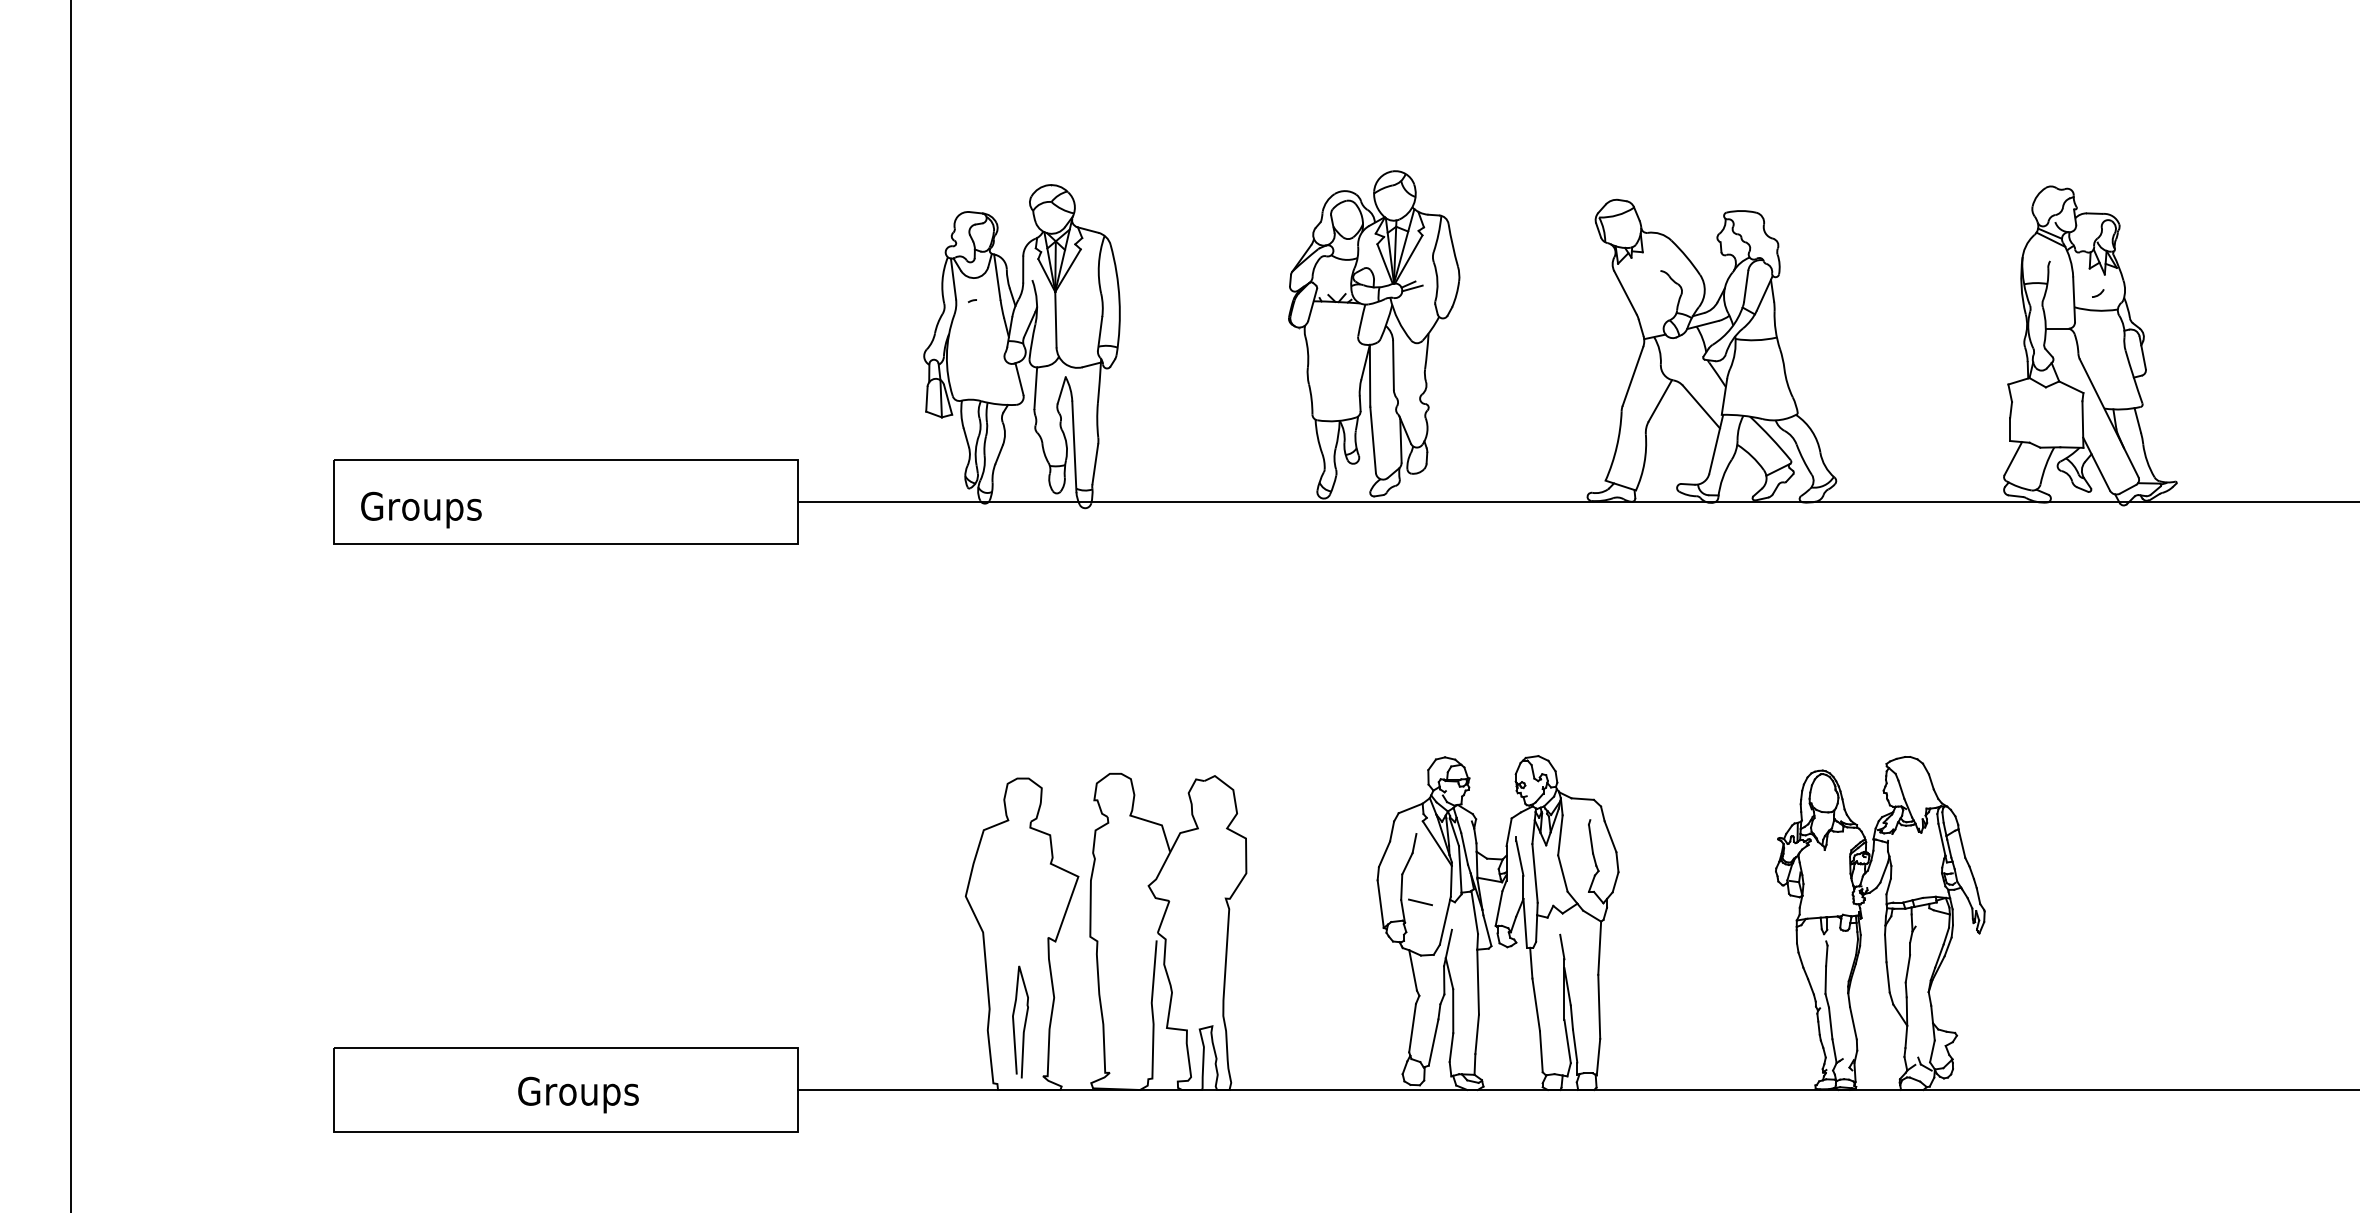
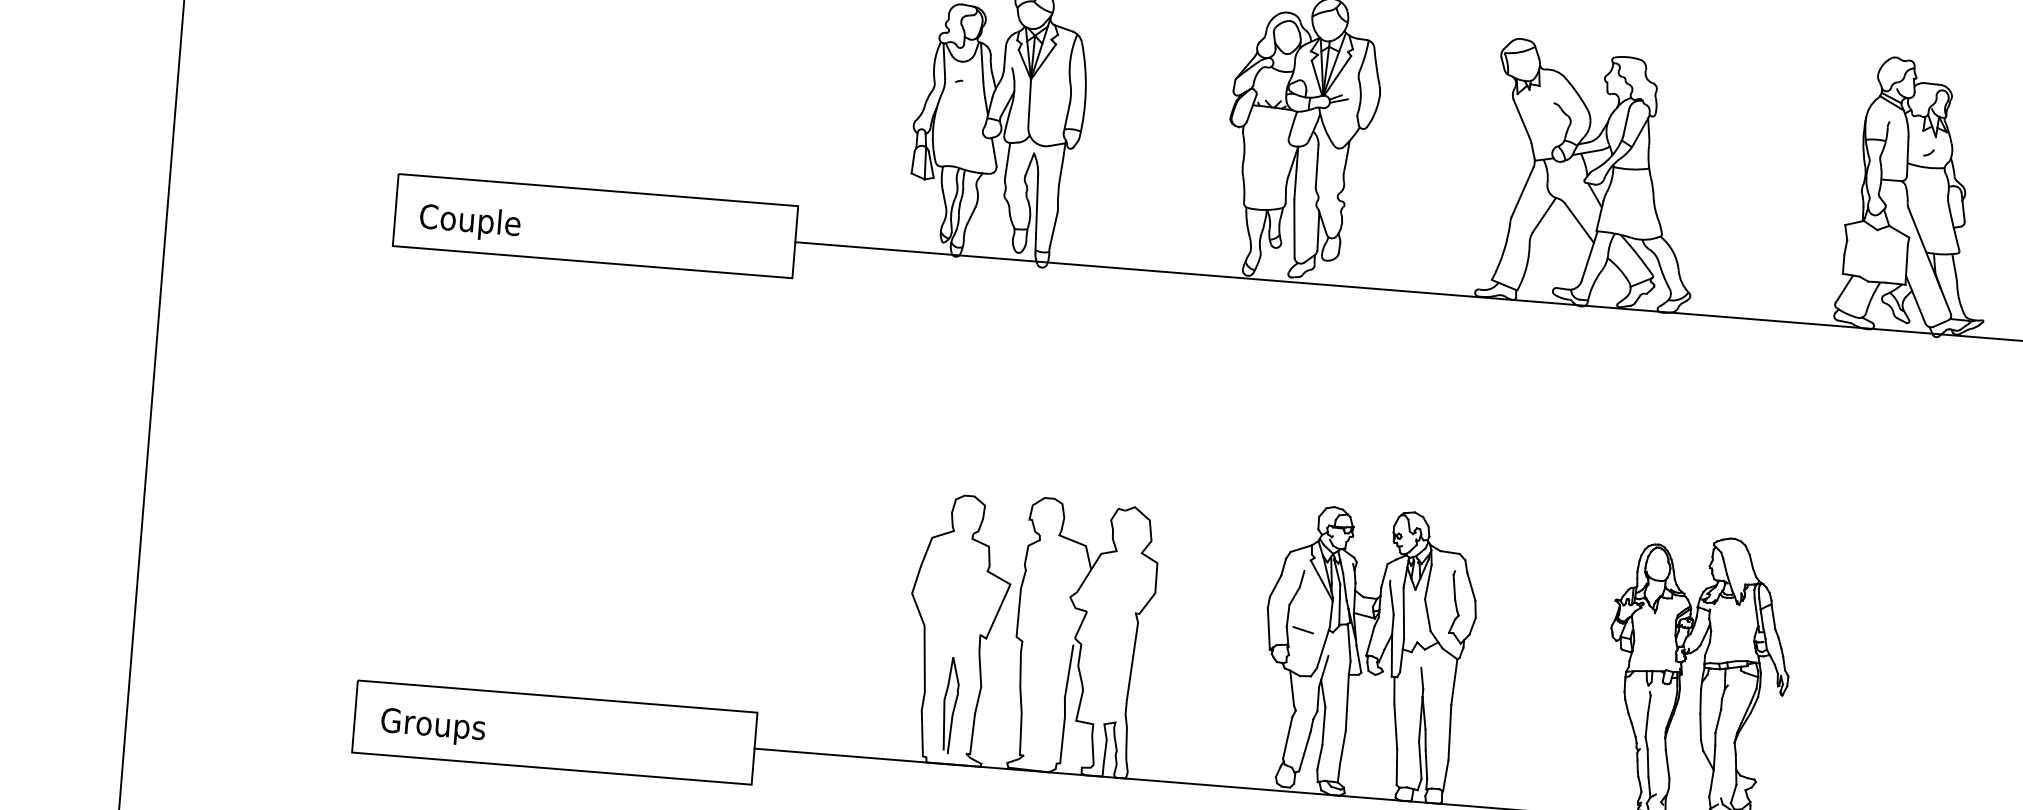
text: (421, 509) -> (470, 222), Groups -> Couple
text: (578, 1094) -> (433, 726), moved

